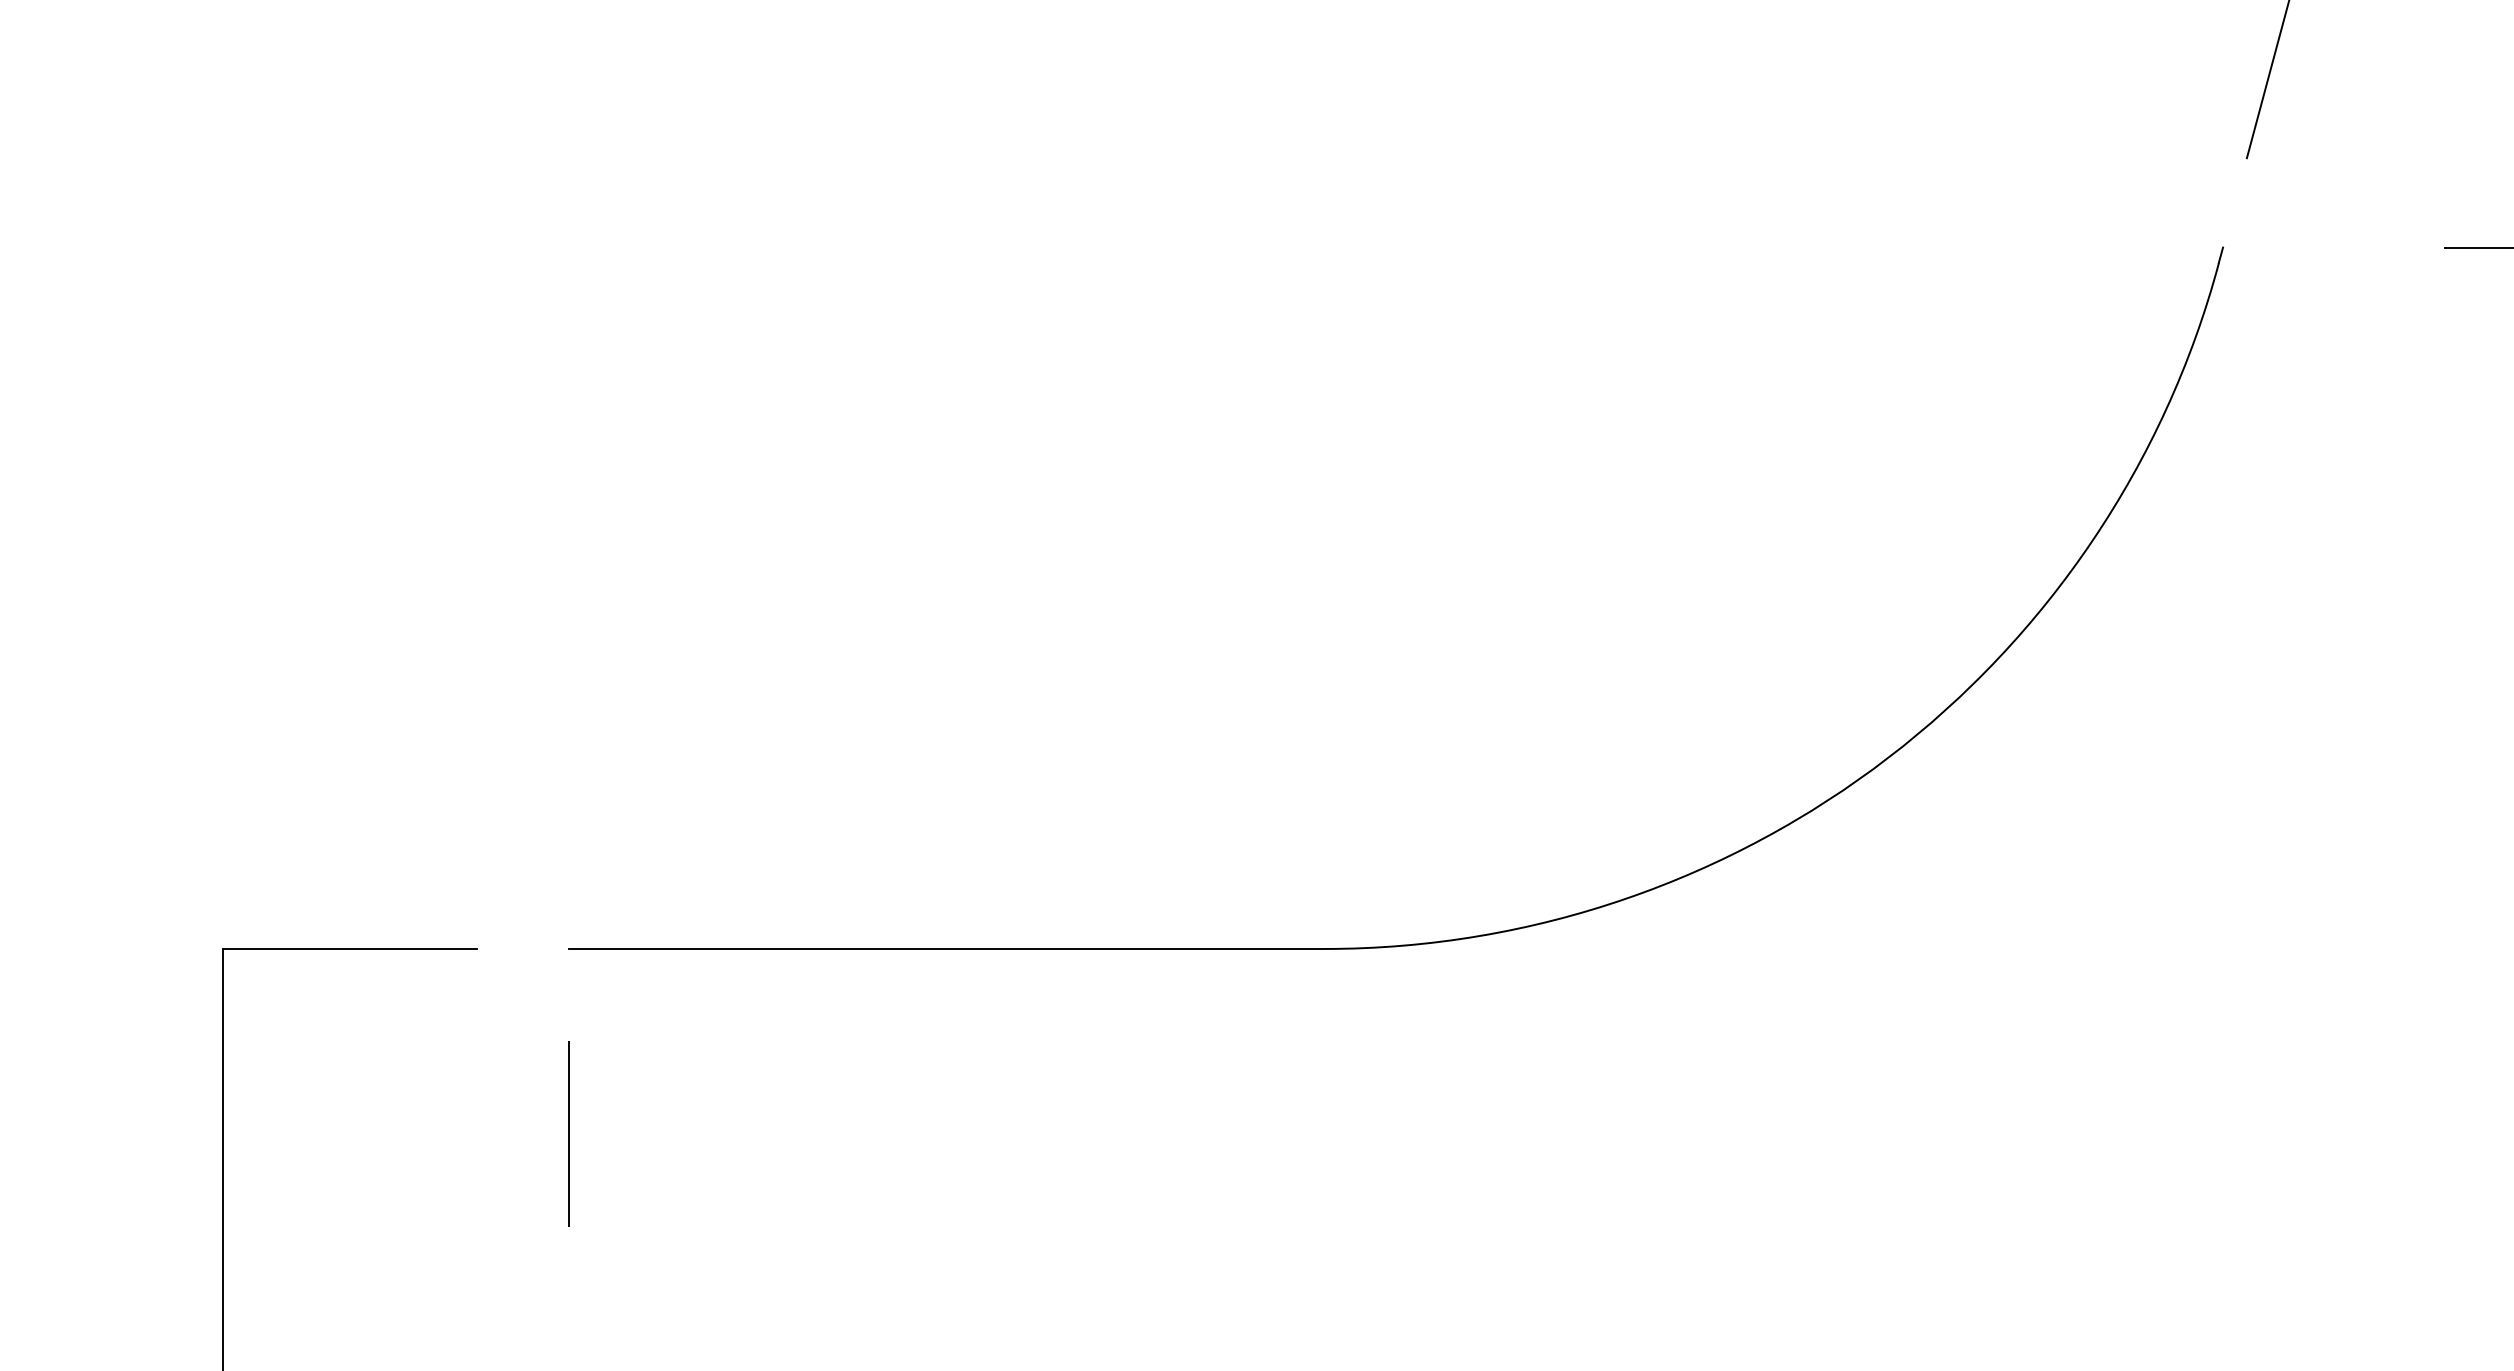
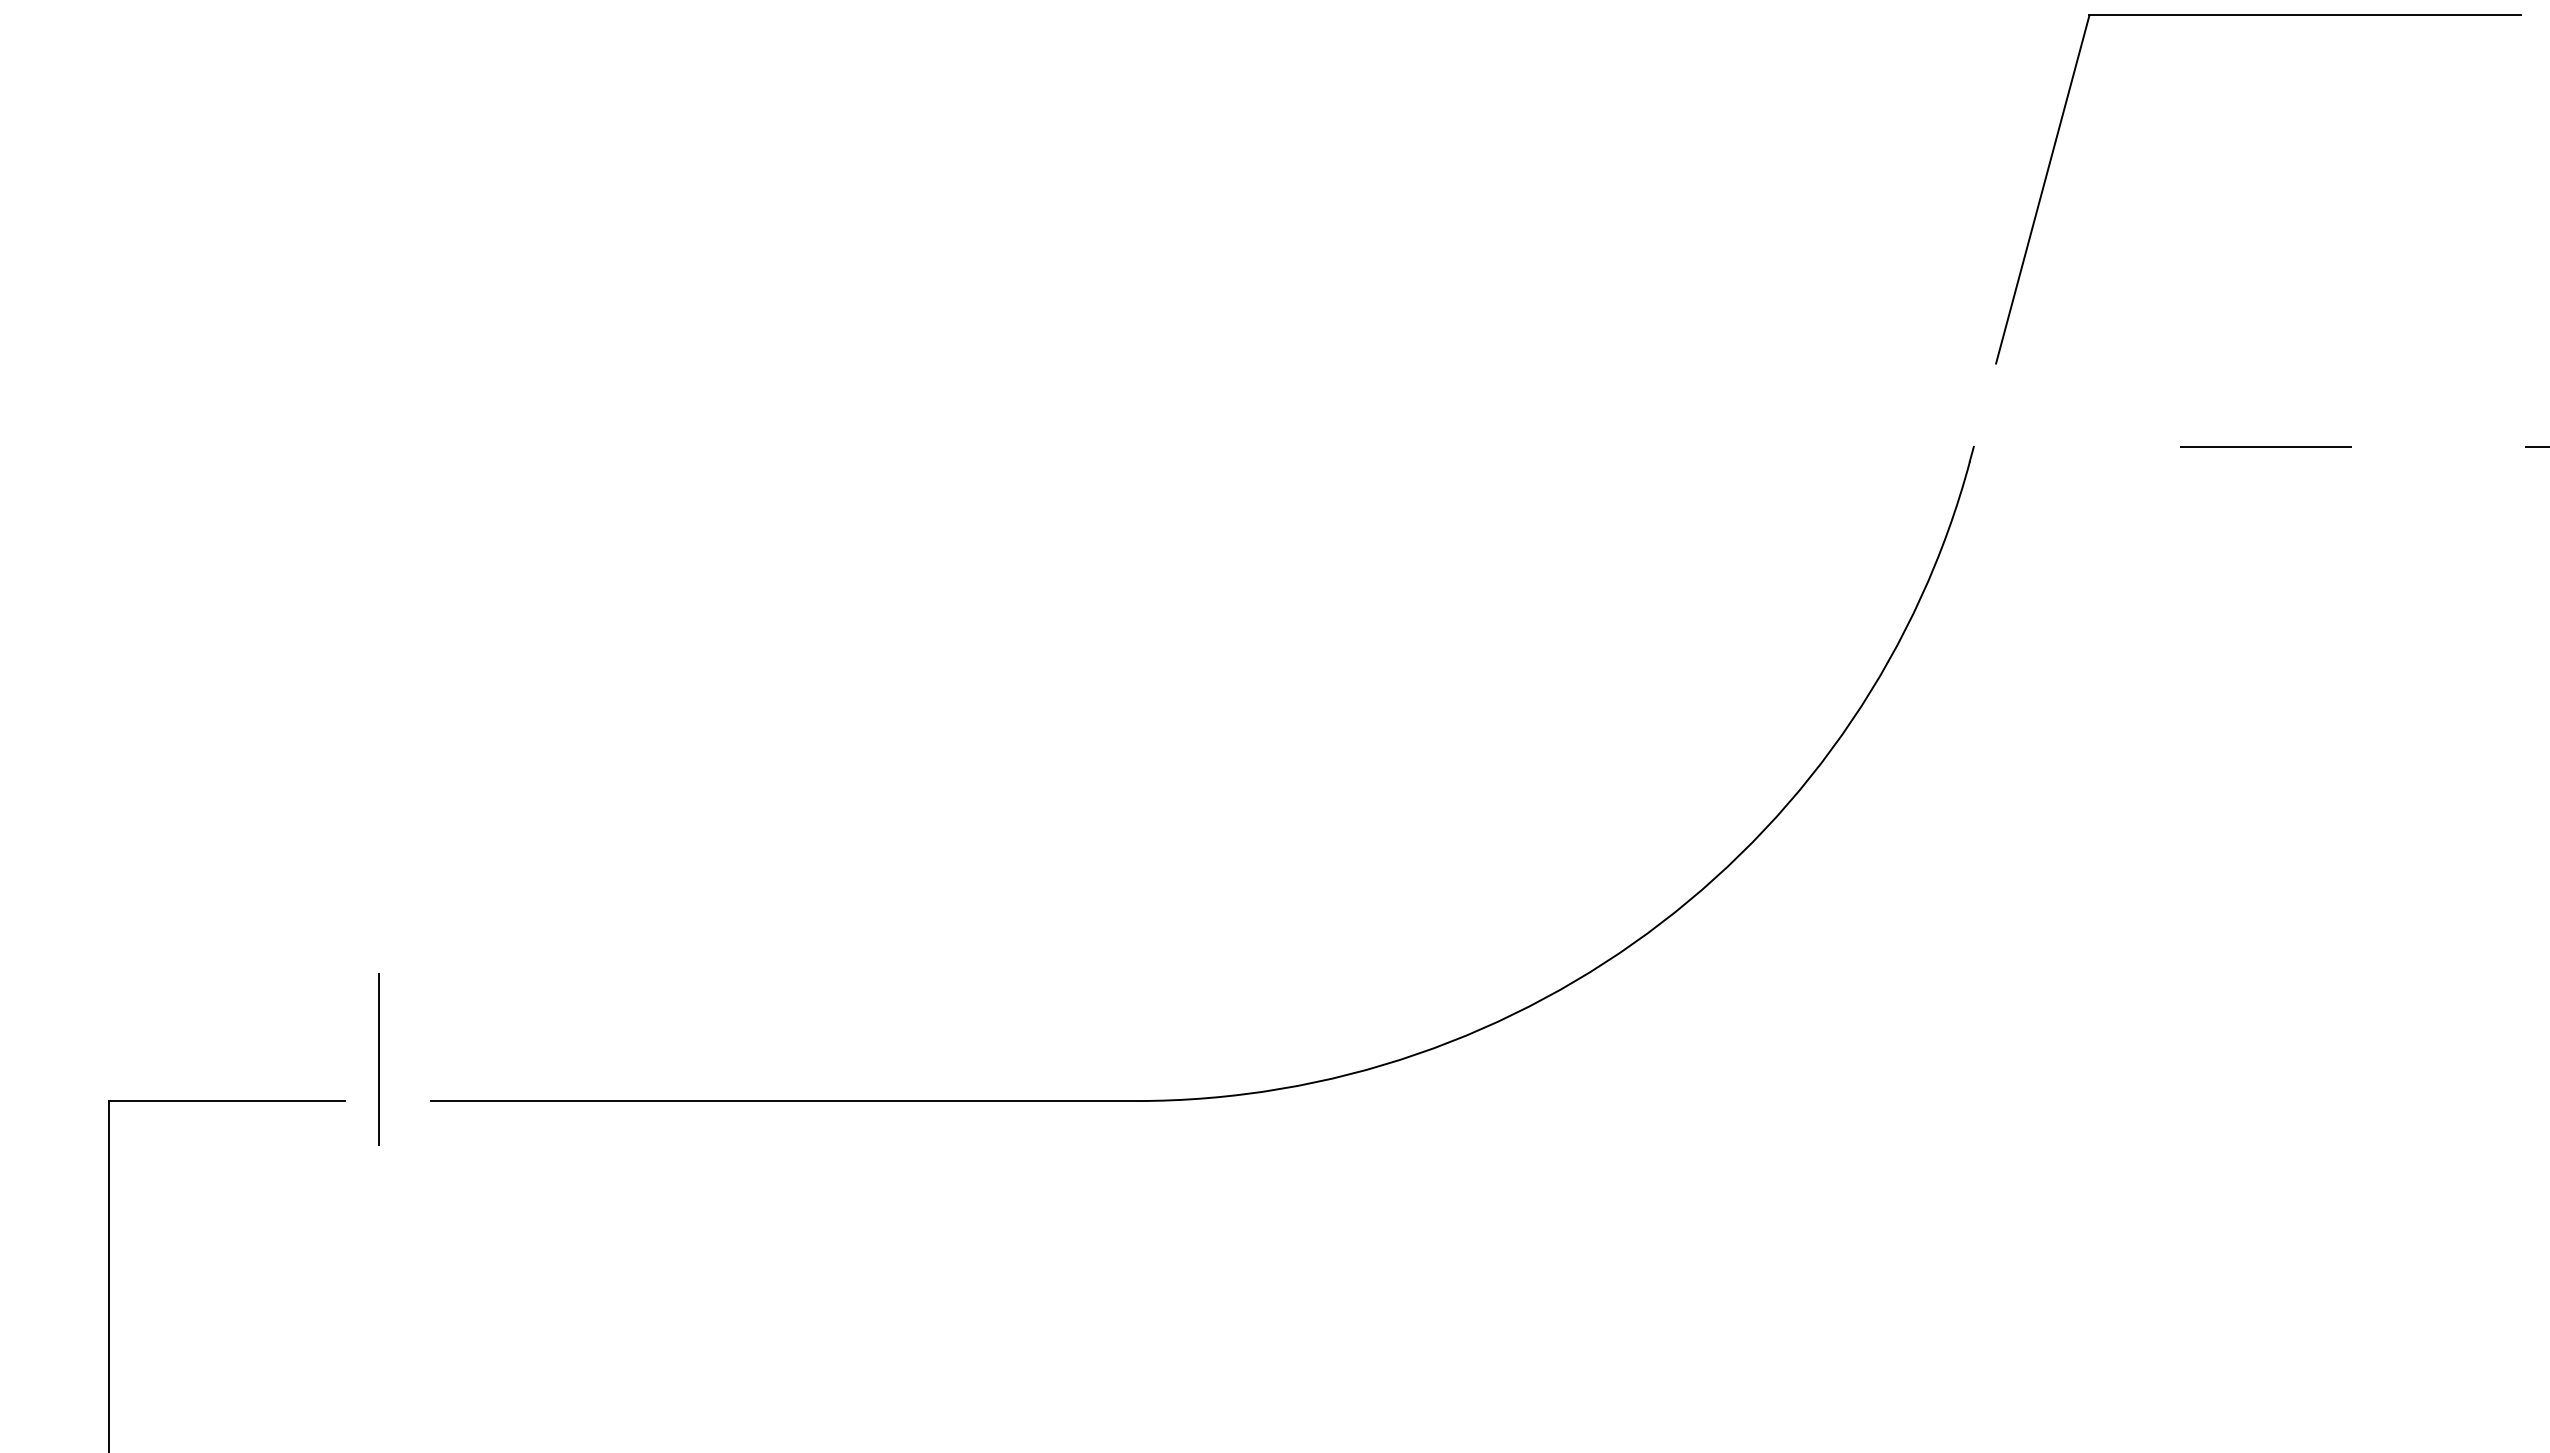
line: (568, 1133) -> (378, 1059), moved

